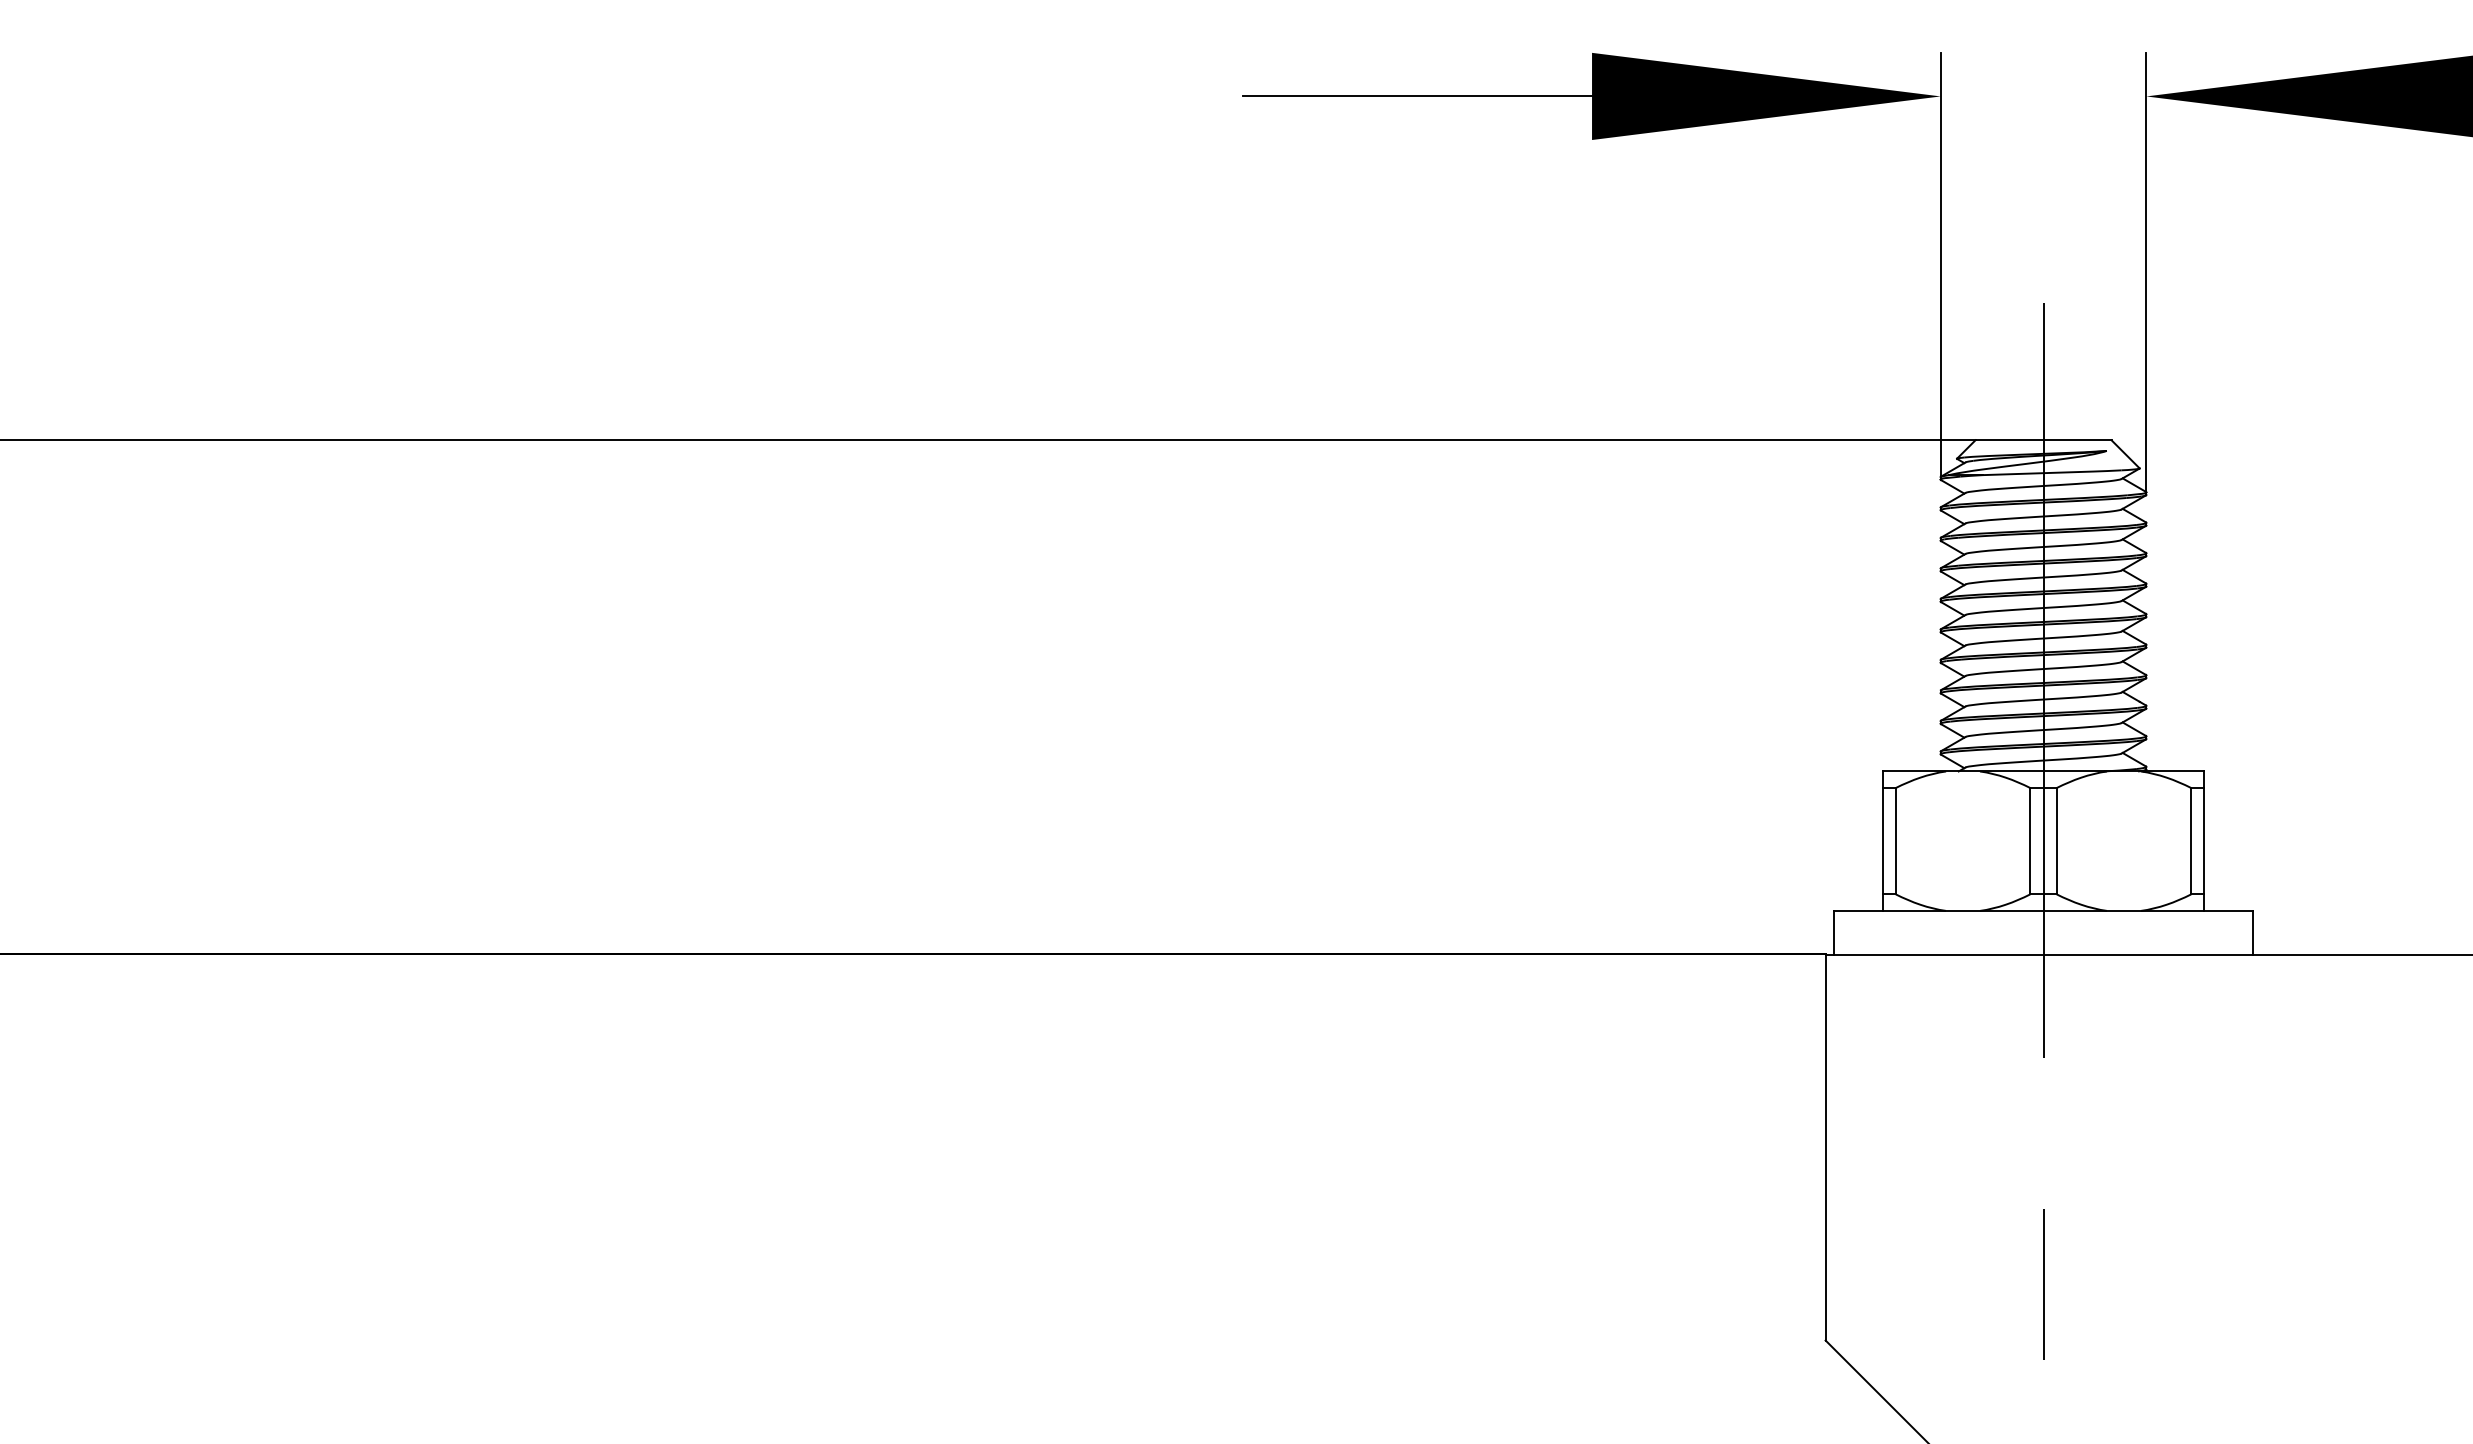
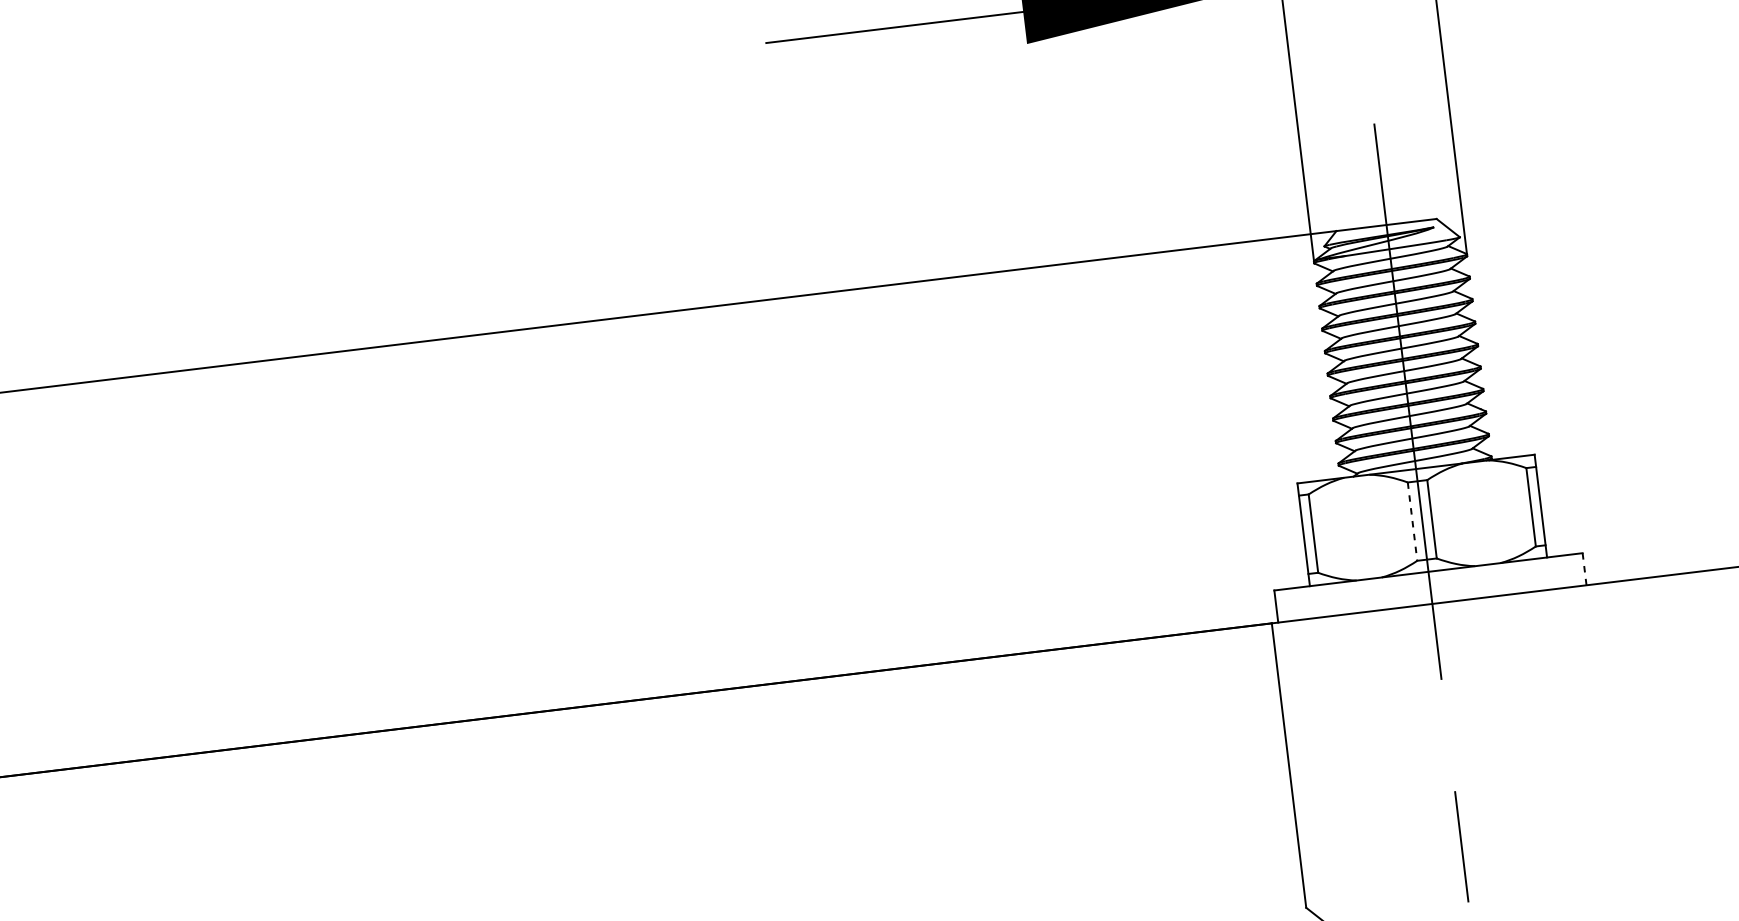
line: (2030, 841) -> (1412, 521), solid -> dashed
line: (2252, 932) -> (1584, 569), solid -> dashed

